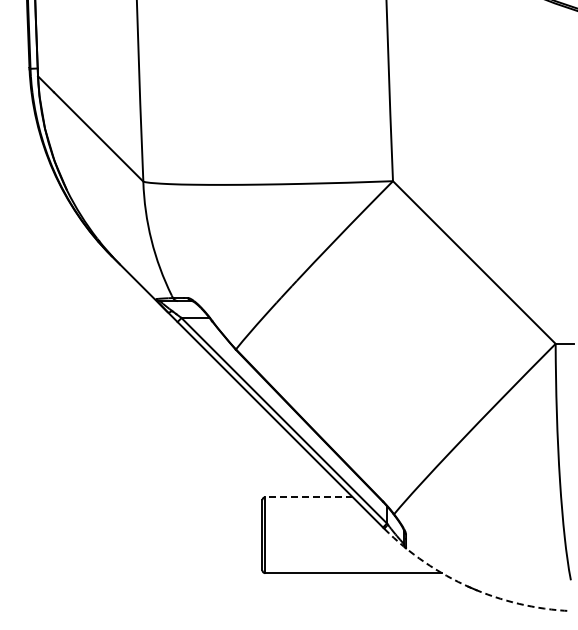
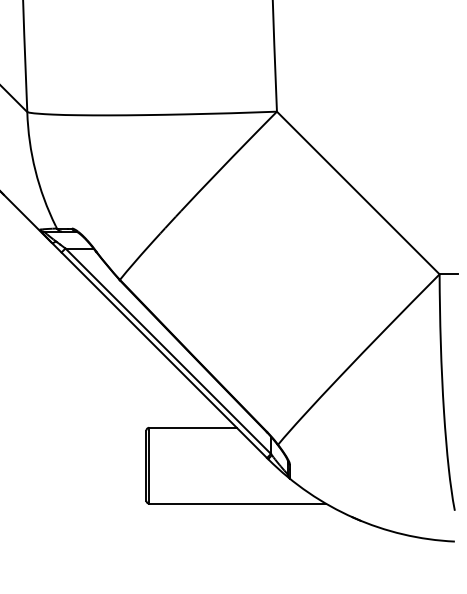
line: (309, 497) -> (193, 427), dashed -> solid
arc: (469, 587) -> (353, 517), dashed -> solid

